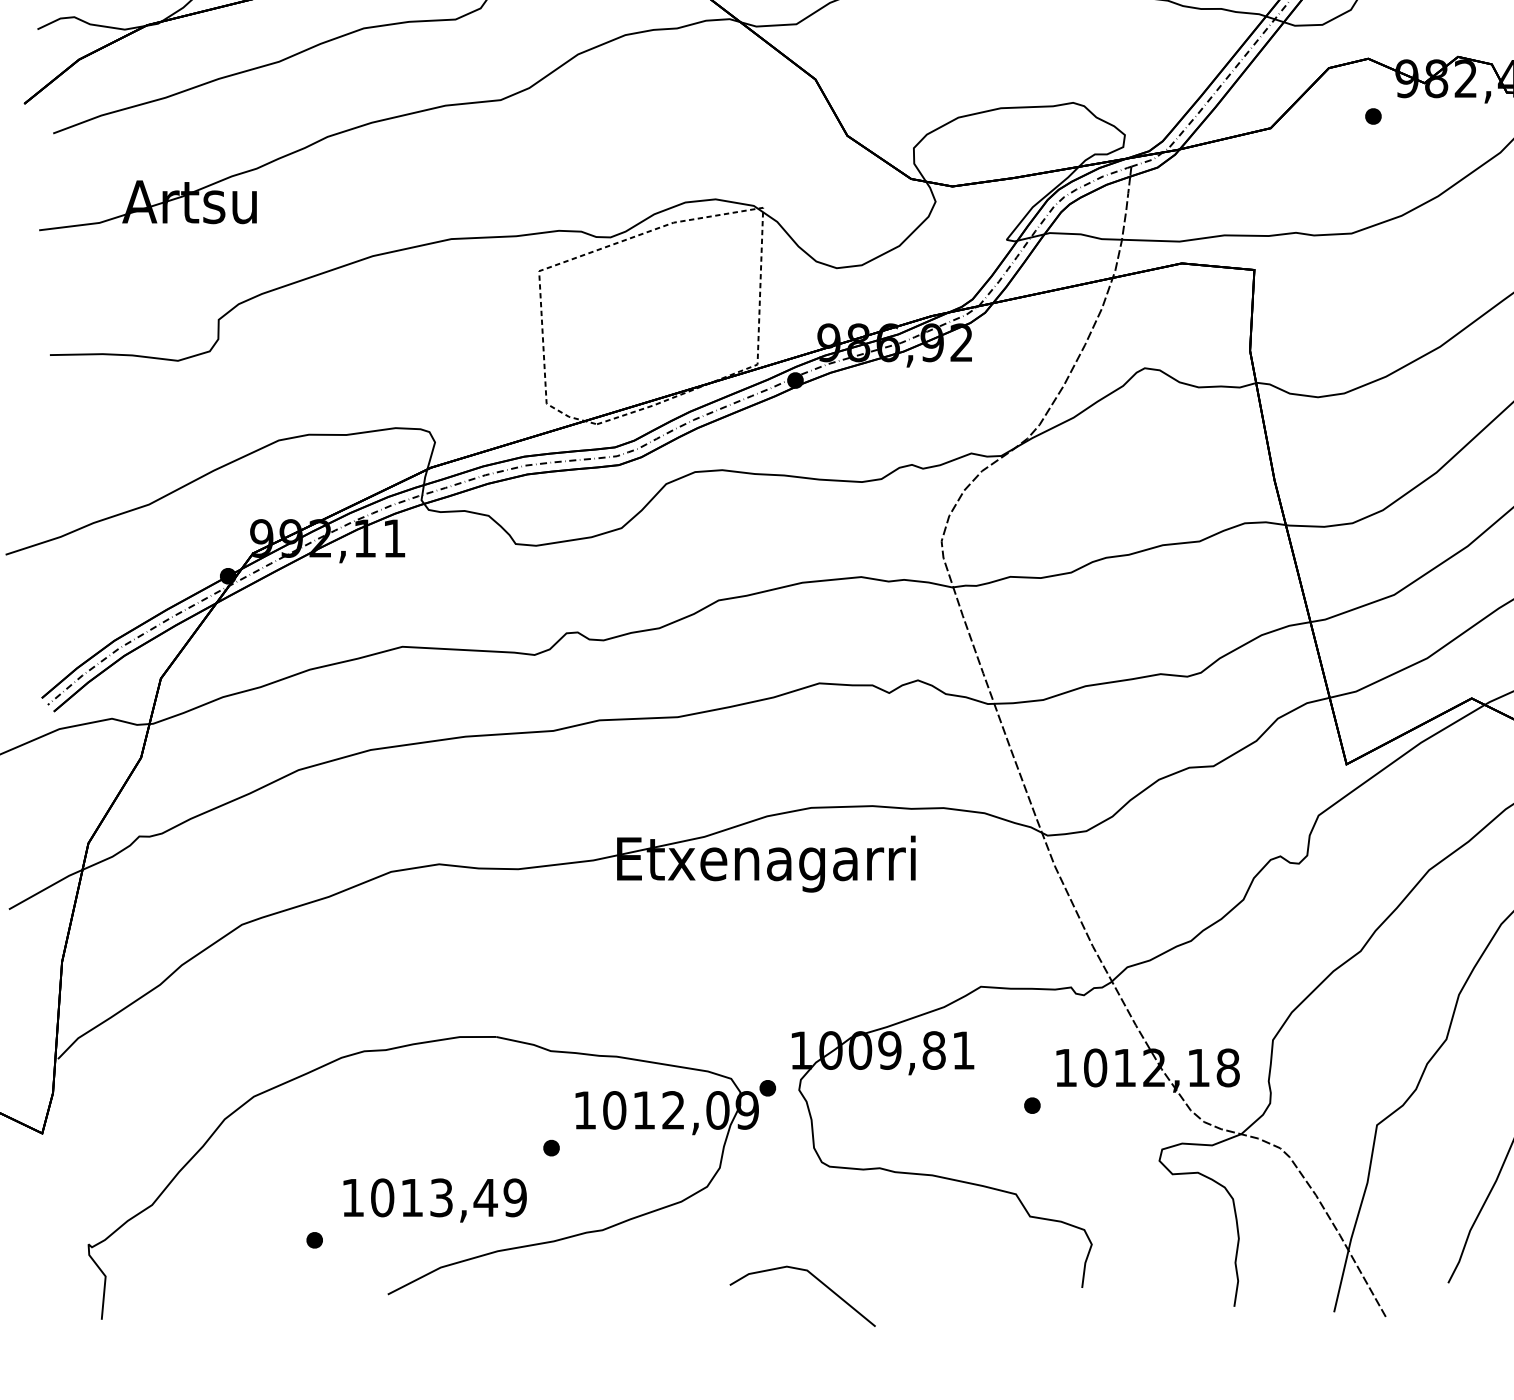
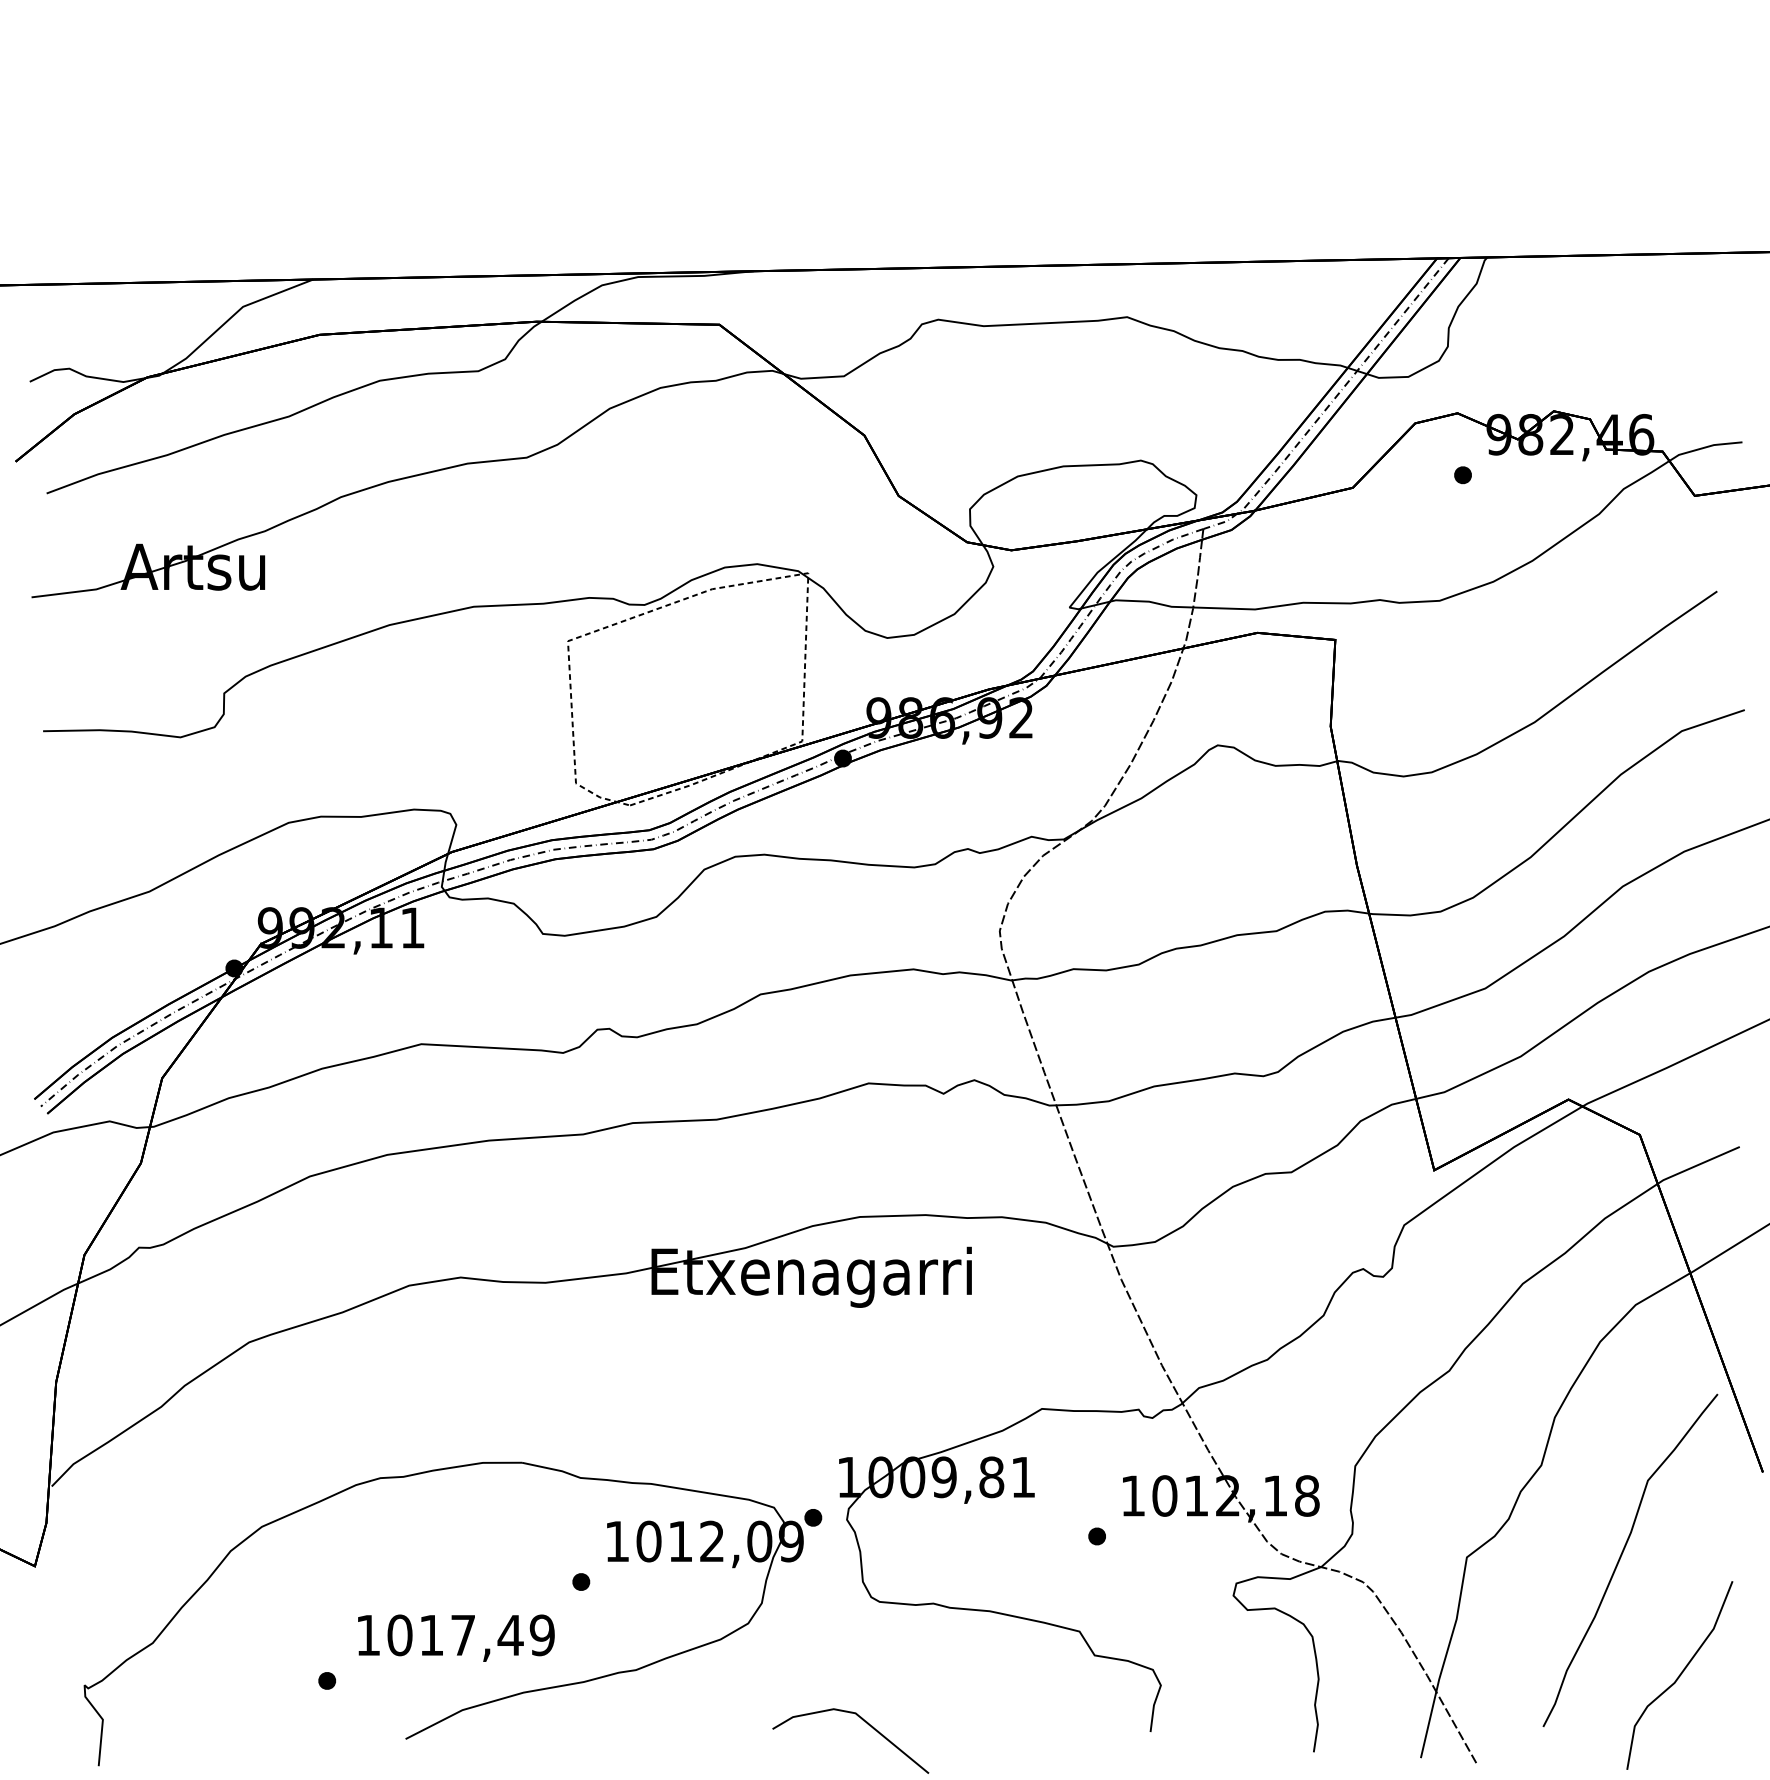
text: (441, 1197) -> (463, 1635), 1013,49 -> 1017,49

